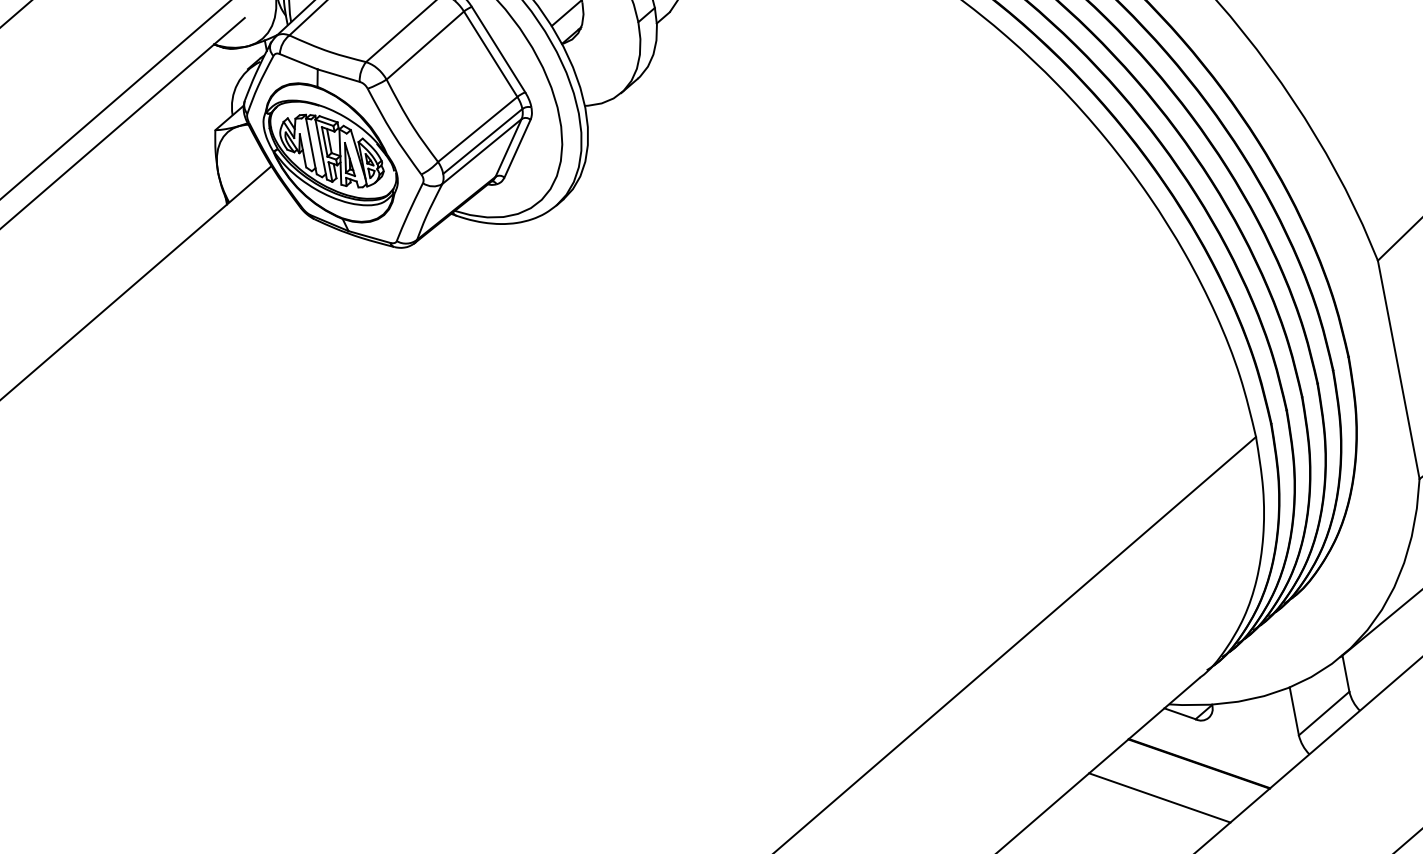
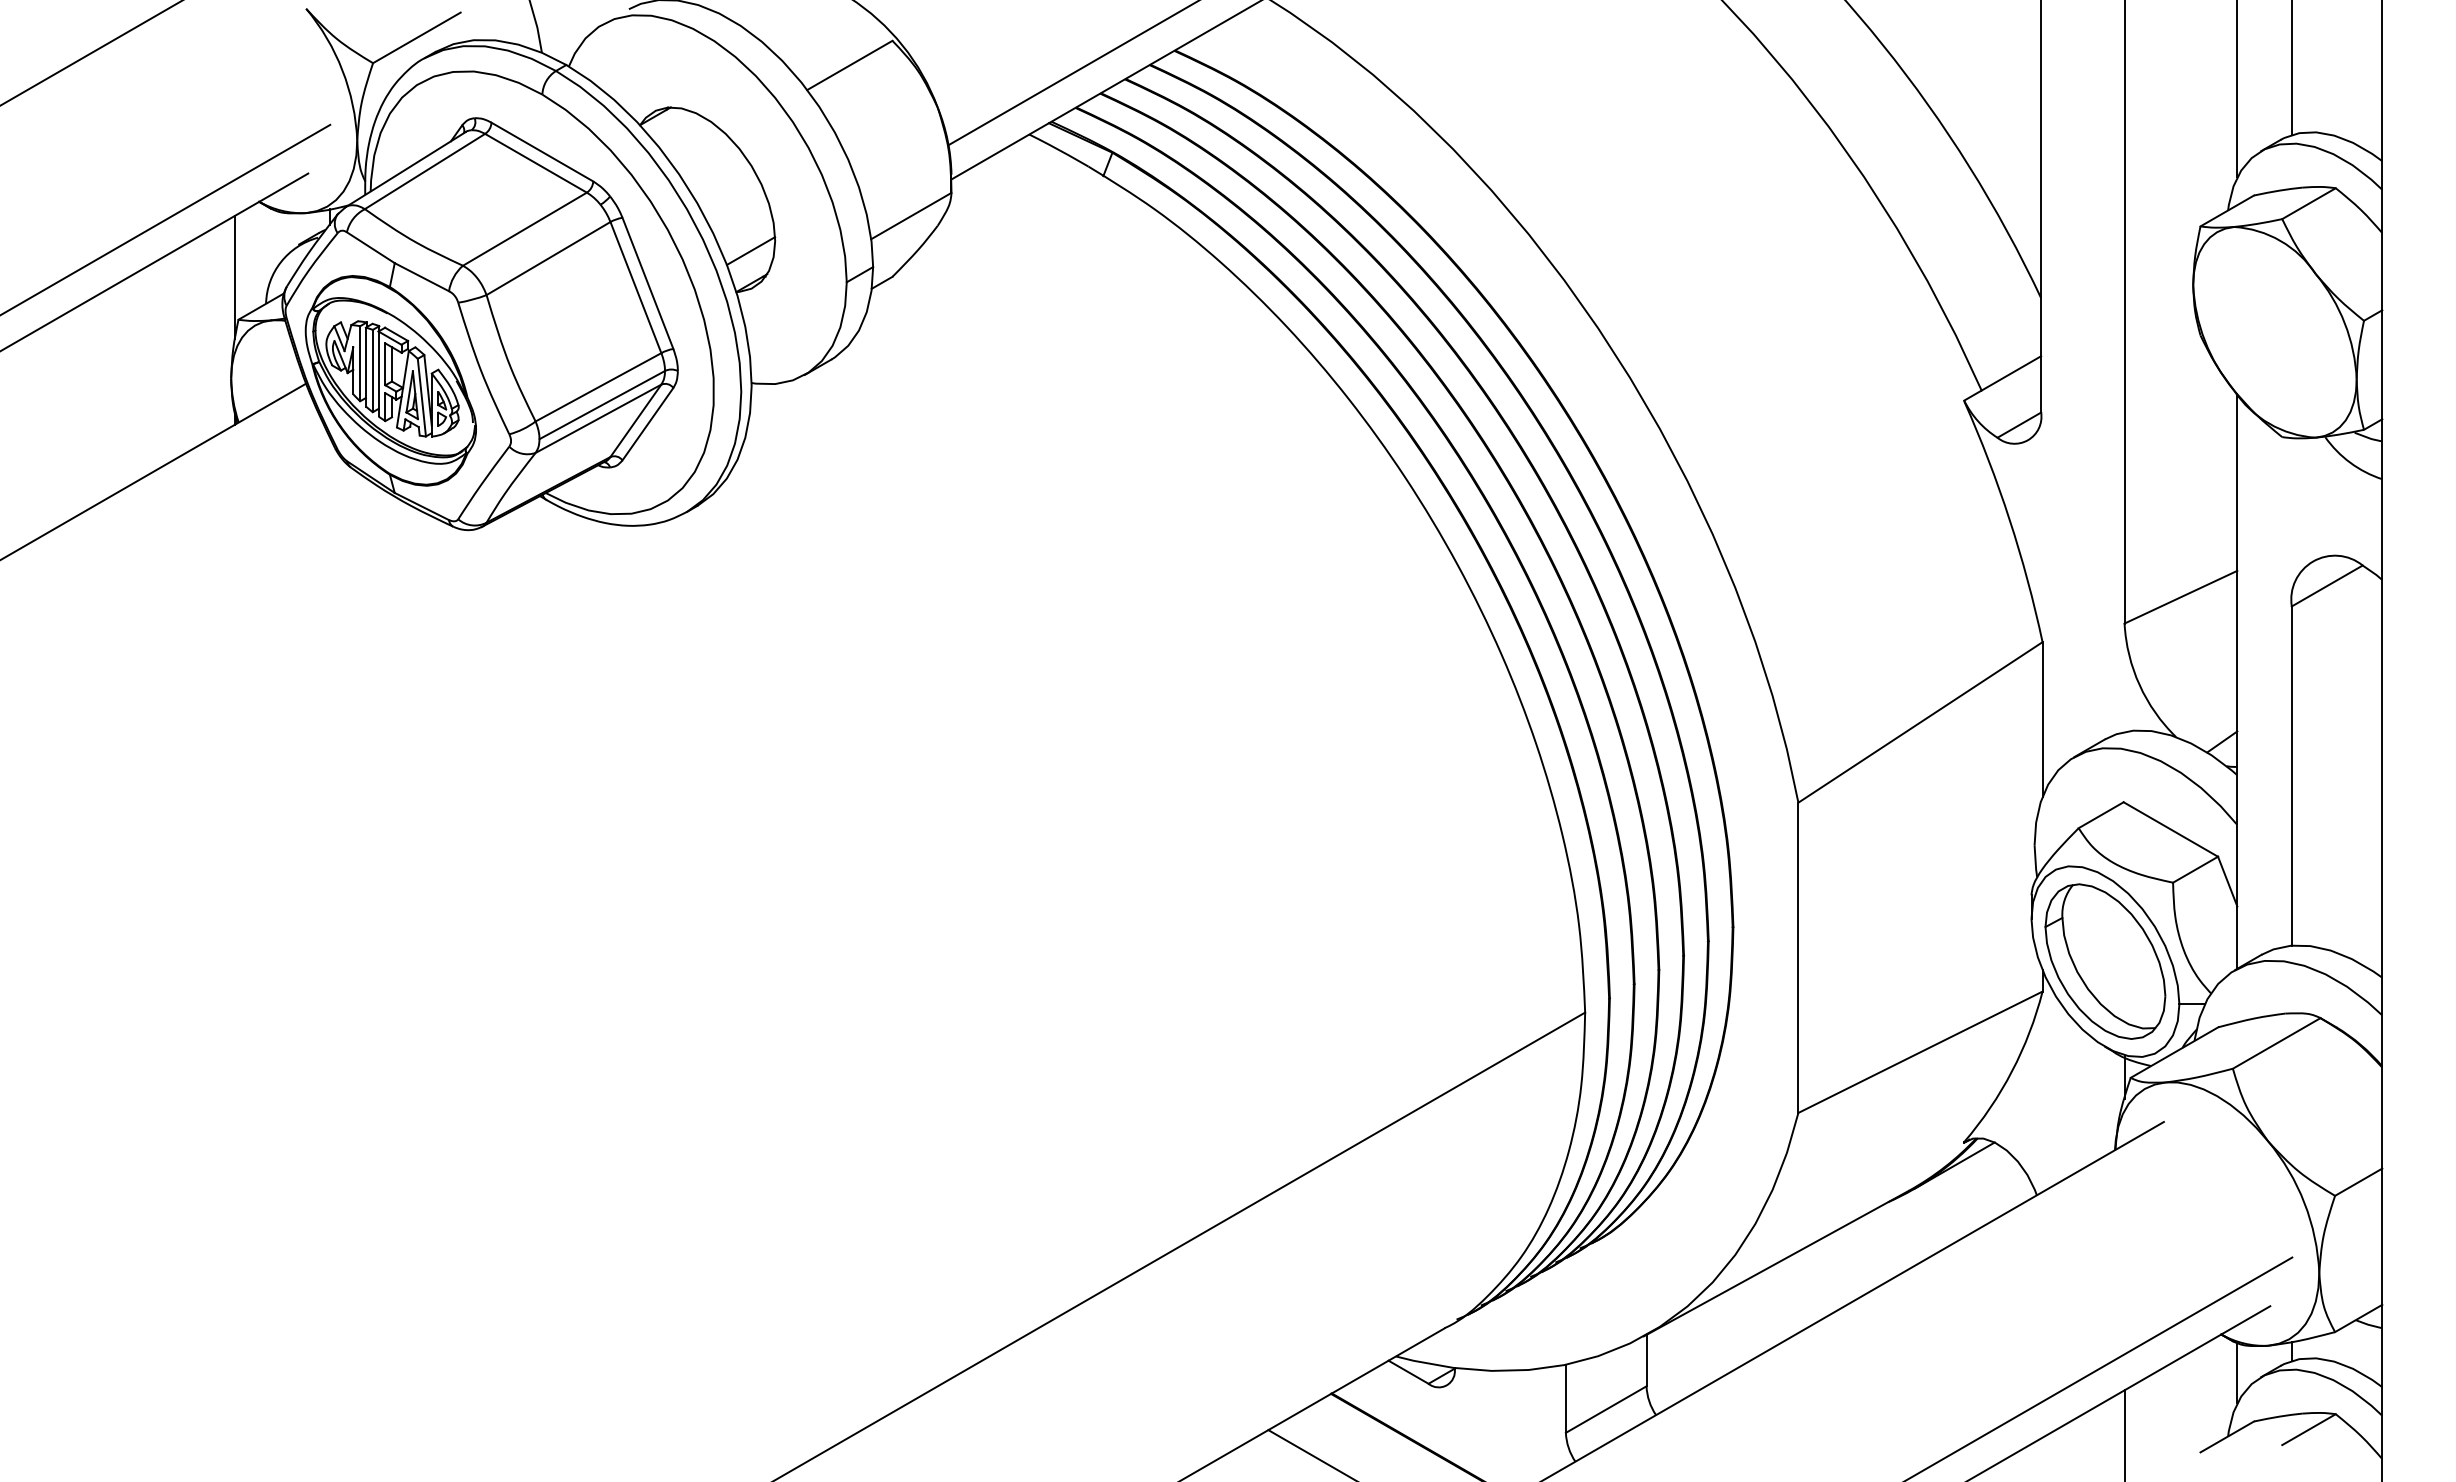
line: (207, 100) -> (235, 277), added
line: (307, 144) -> (360, 363), added
line: (316, 147) -> (372, 370), added
line: (354, 160) -> (421, 397), added

